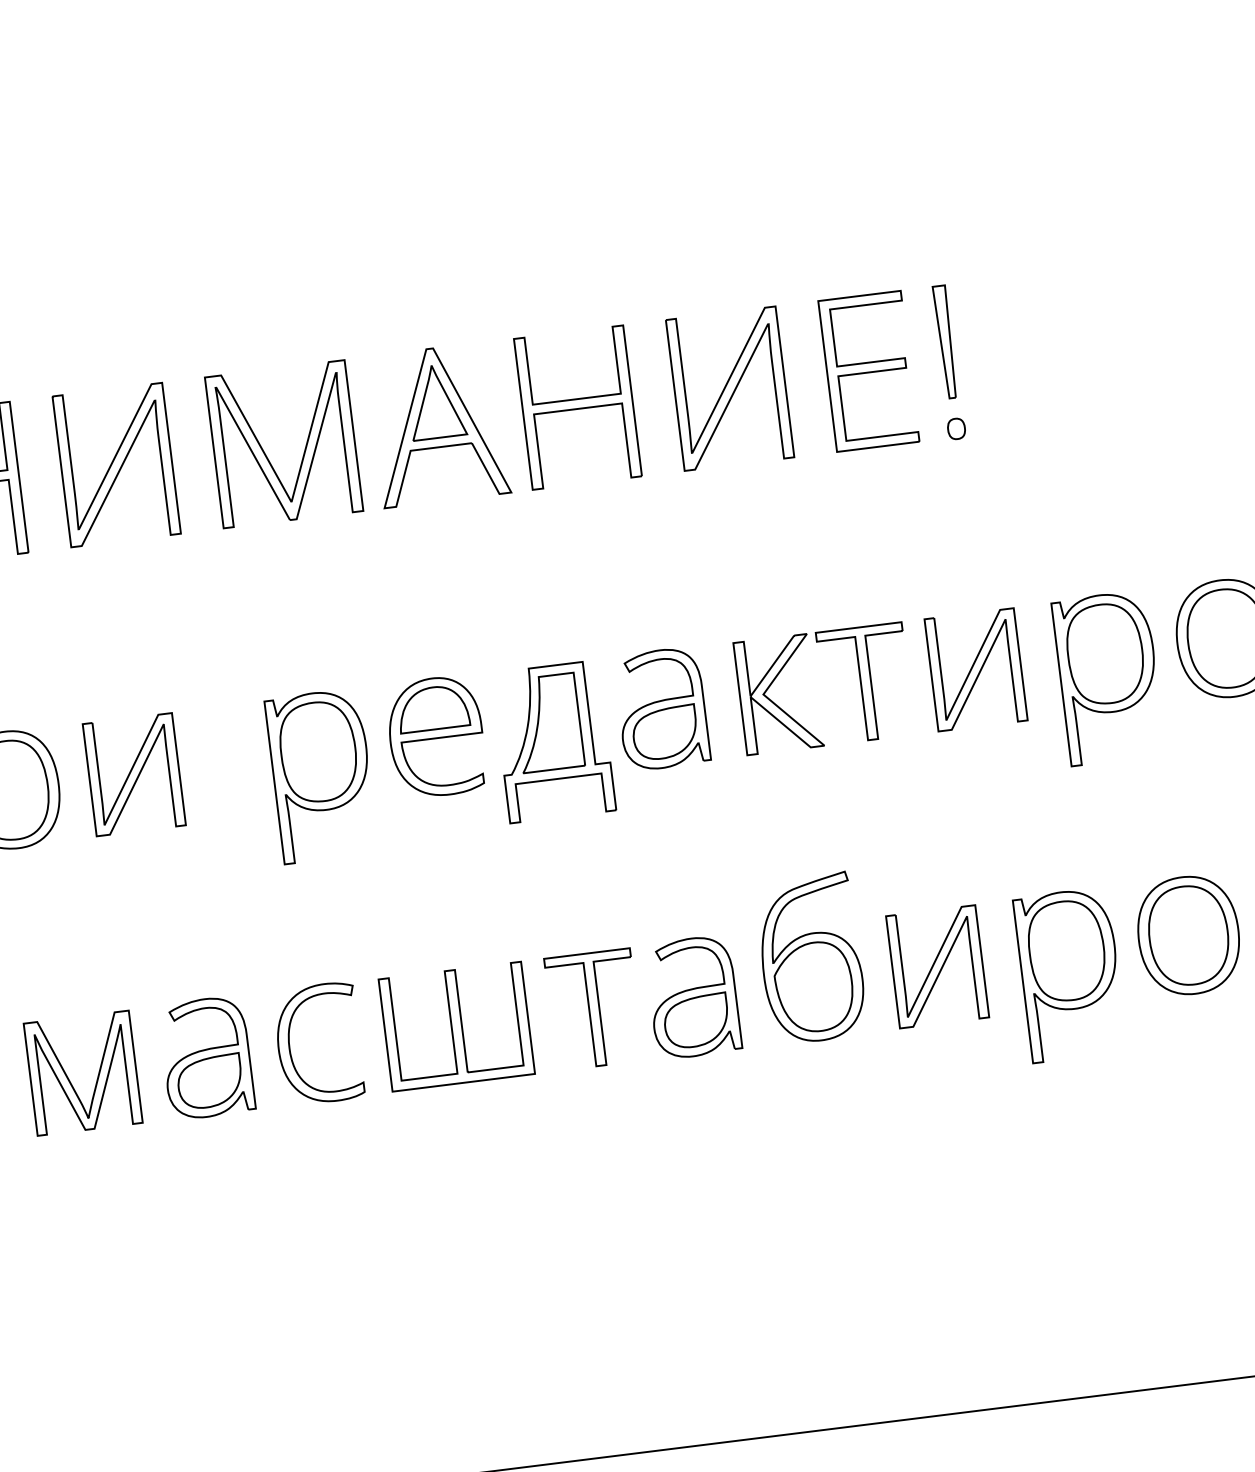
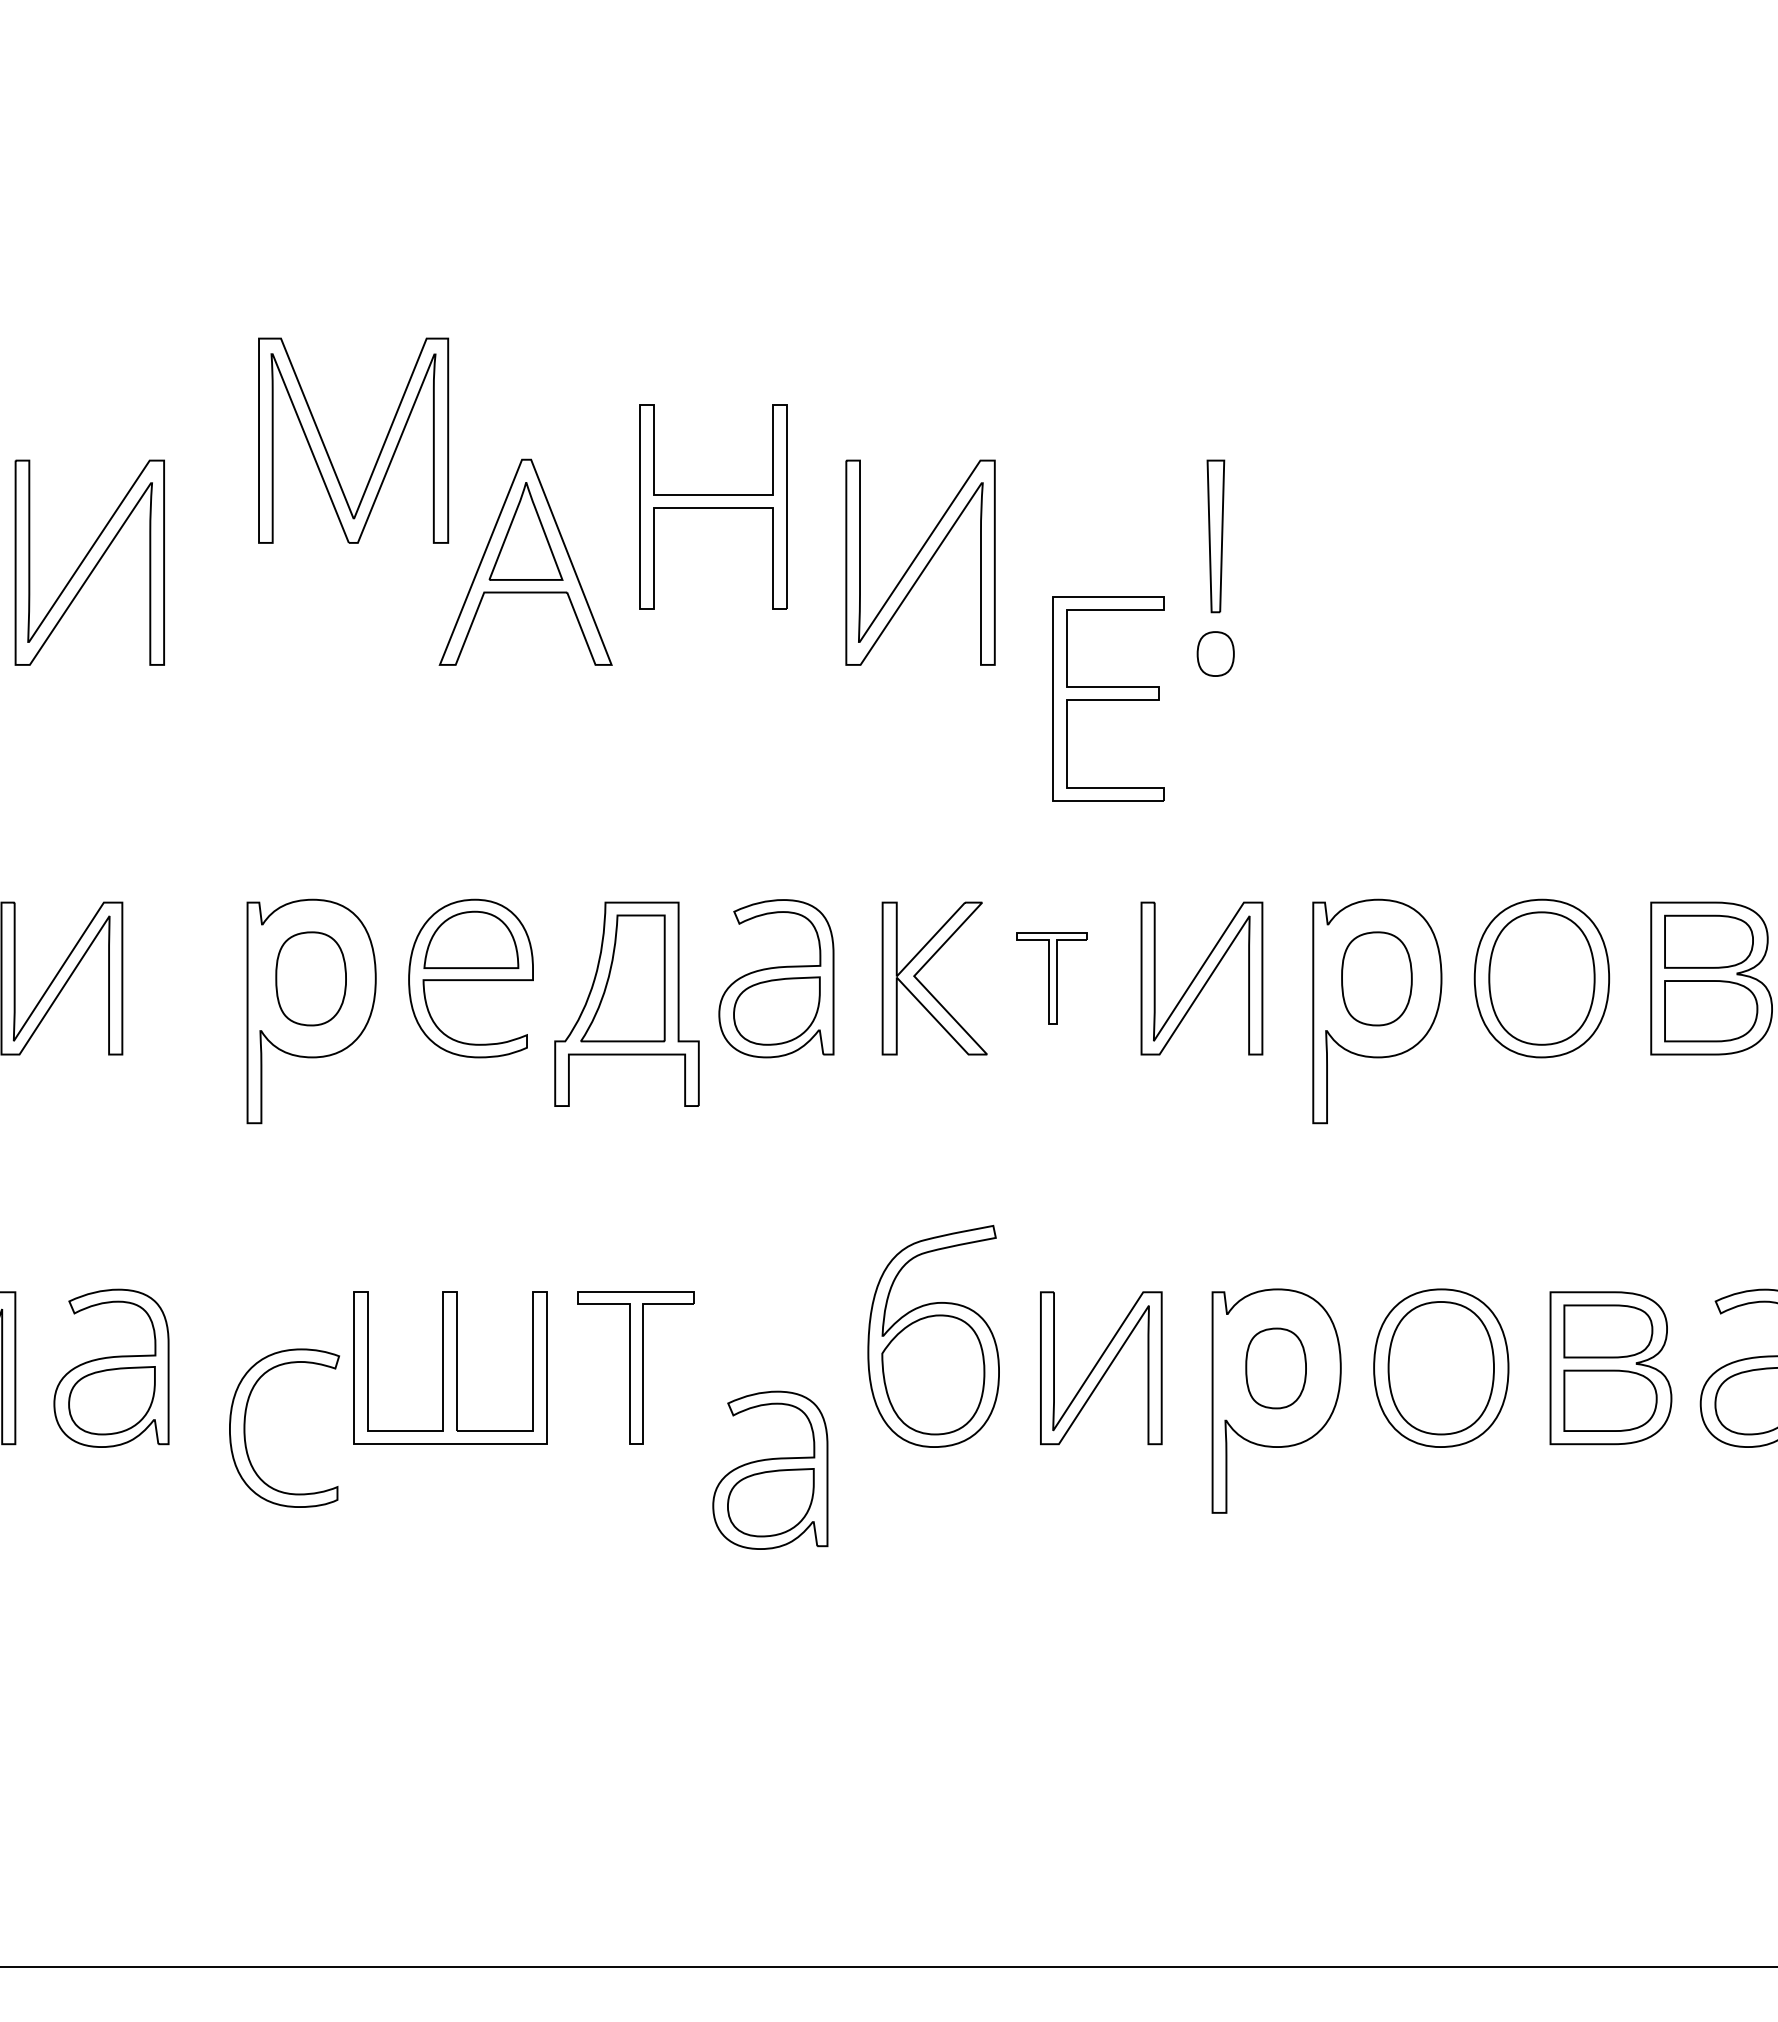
part: (868, 371) -> (1108, 698), moved
part: (577, 407) -> (713, 506), moved
part: (956, 428) -> (1215, 653), size x1.6
part: (265, 453) -> (327, 450), moved
part: (1105, 653) -> (1376, 978), size x0.7
part: (865, 683) -> (1051, 978), size x0.6
part: (317, 751) -> (310, 978), size x0.7
part: (1066, 951) -> (1275, 1368), size x0.6
part: (693, 996) -> (770, 1469), moved
part: (290, 1046) -> (245, 1427), moved

